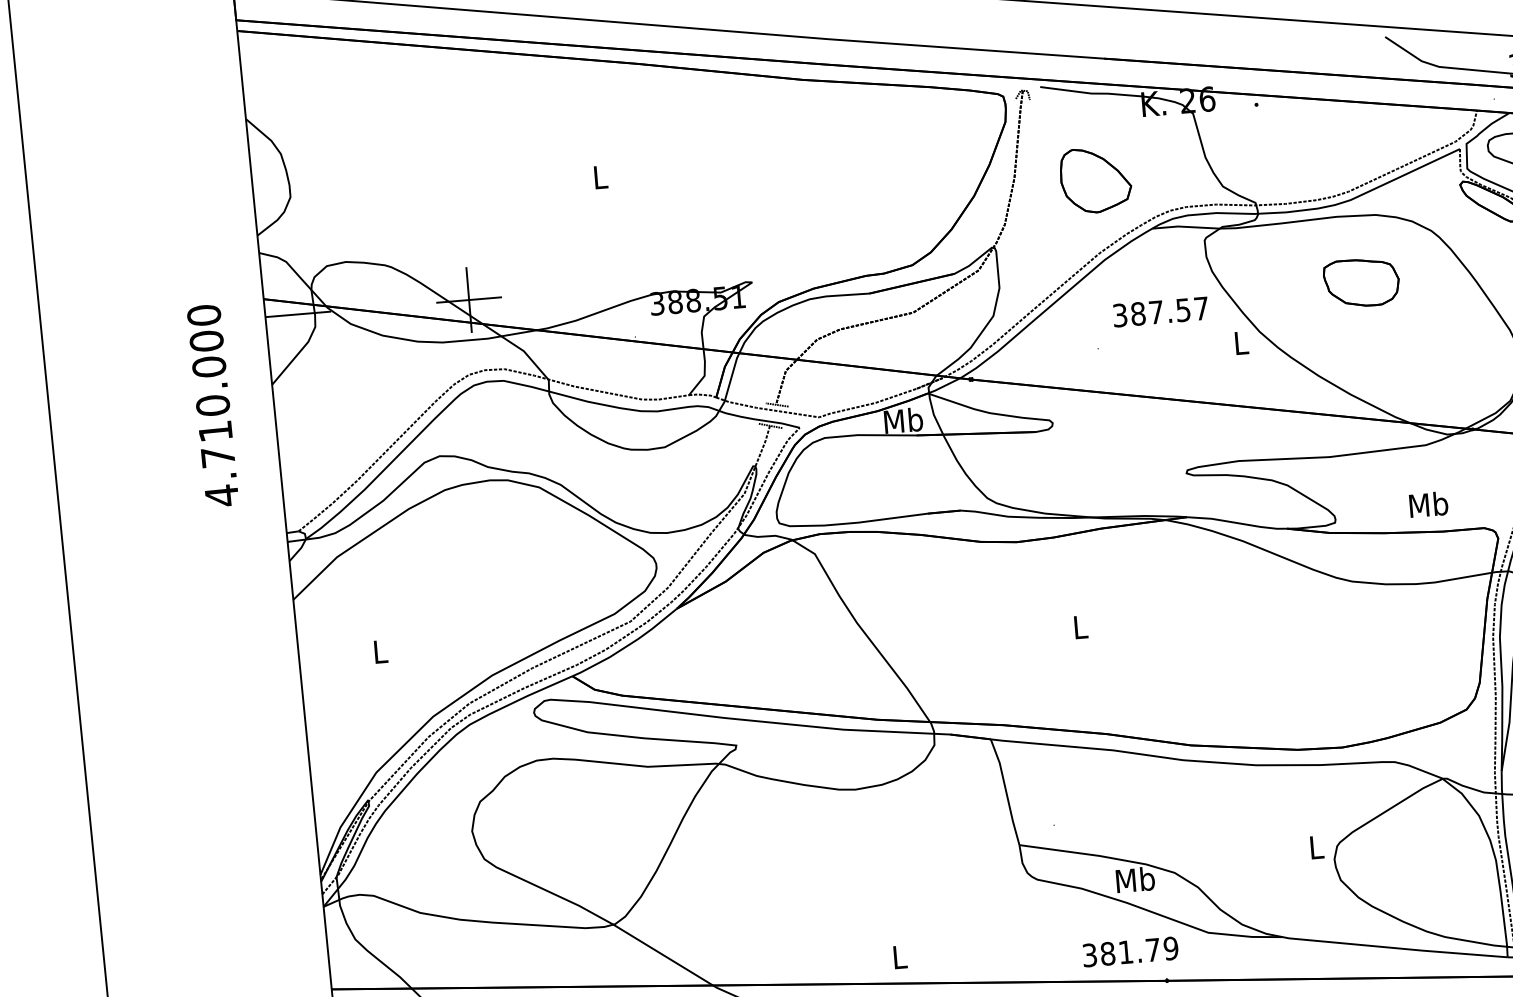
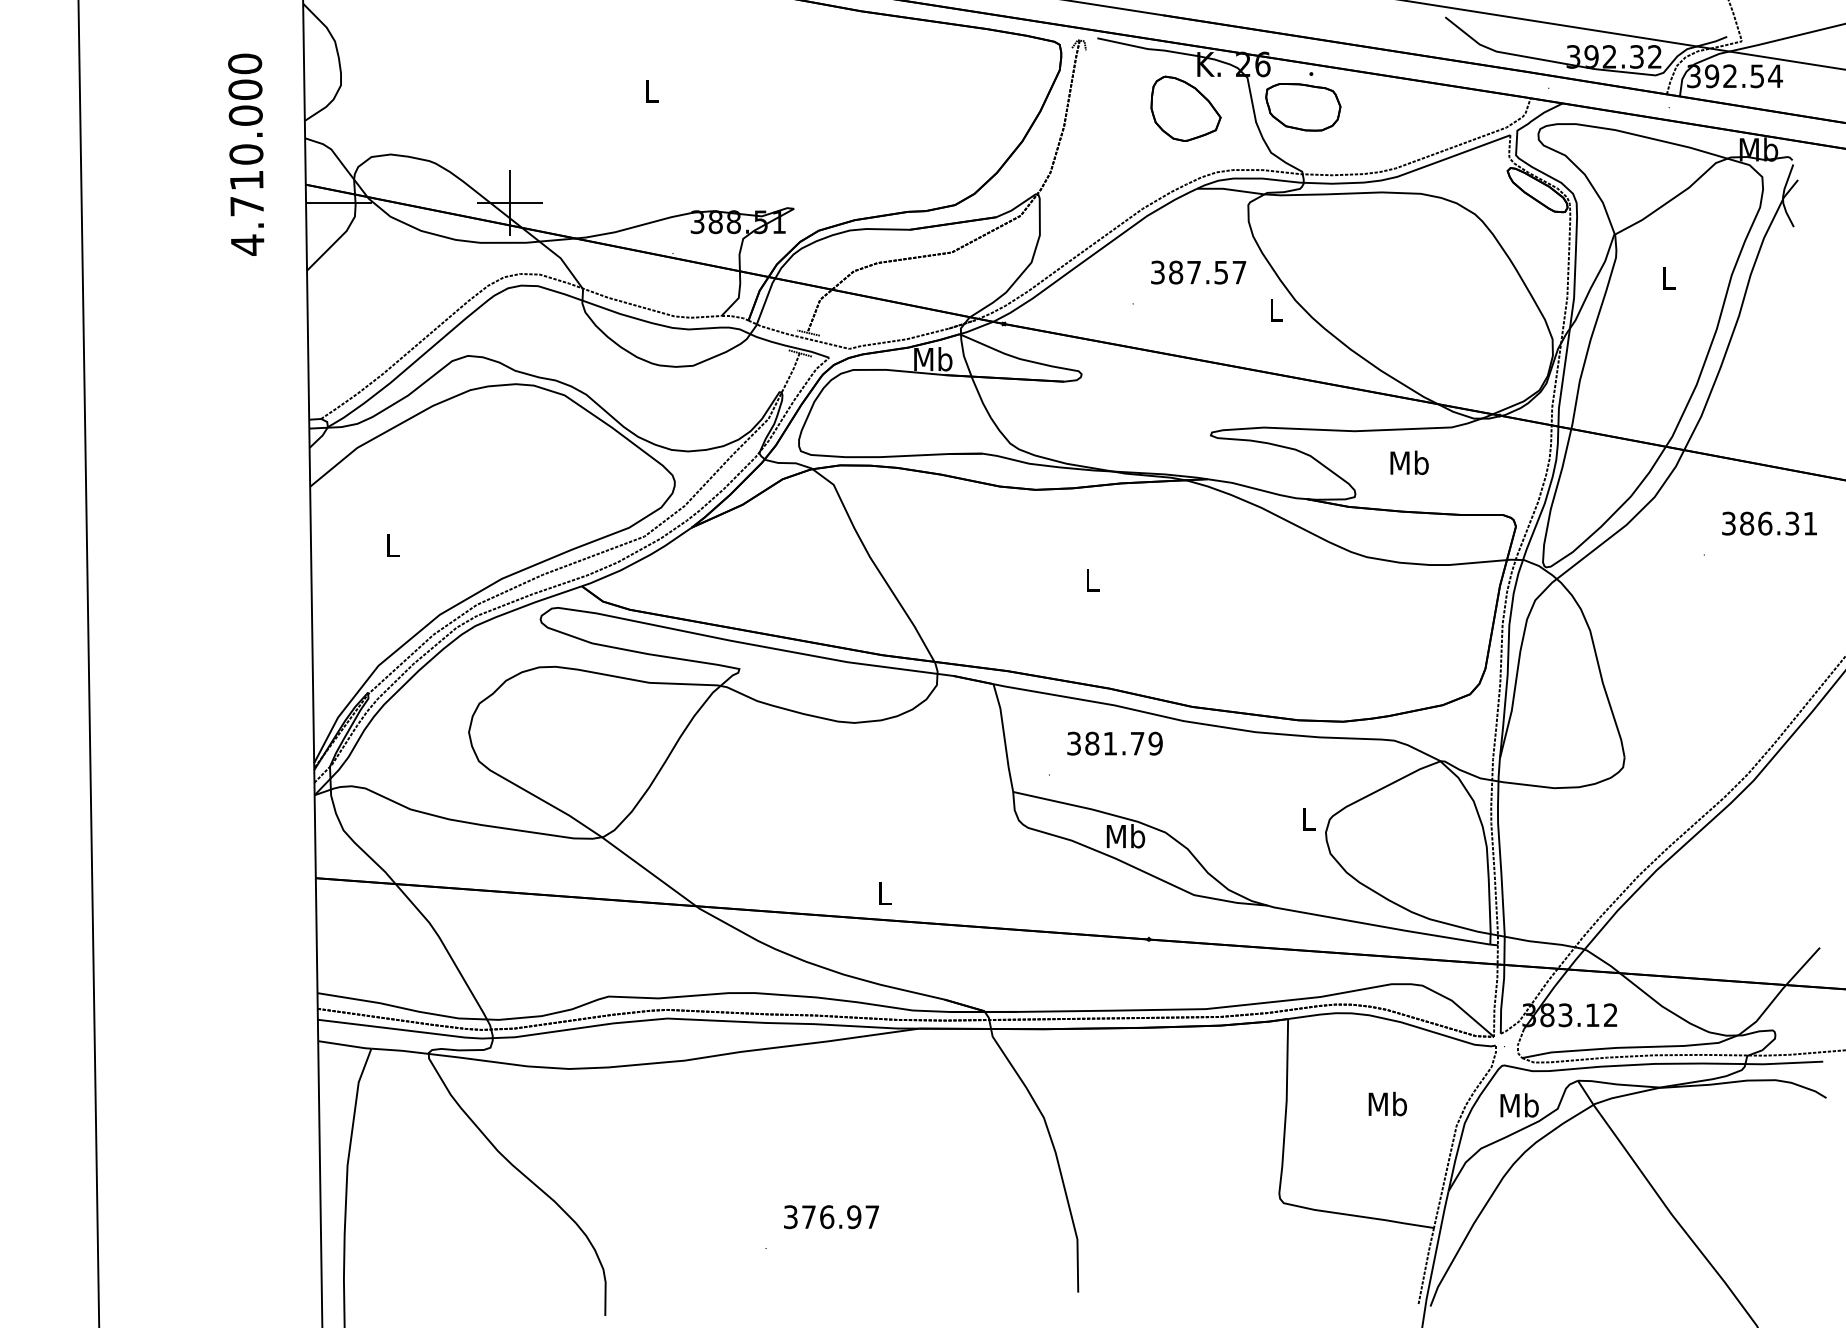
part: (1095, 179) -> (1185, 108), moved
part: (1361, 283) -> (1303, 107), moved
text: (213, 405) -> (246, 154), moved
text: (1428, 504) -> (1409, 462), moved
text: (1130, 951) -> (1114, 743), moved

